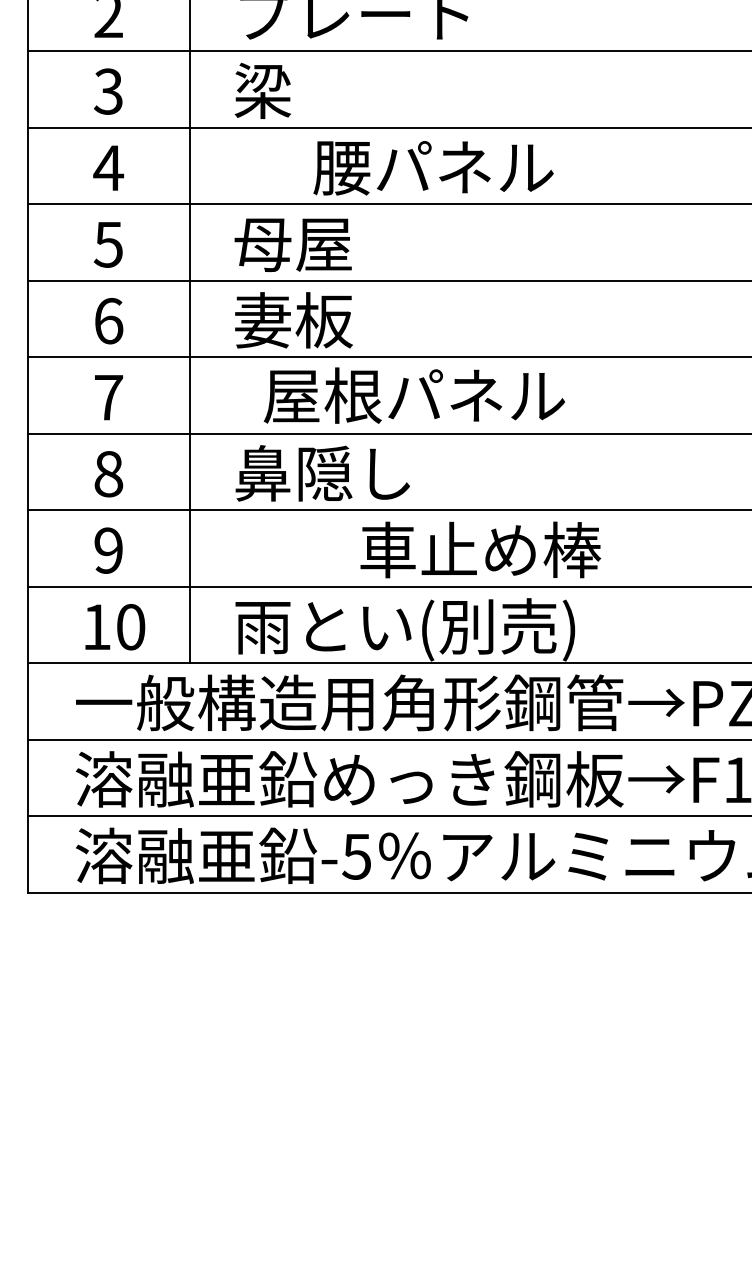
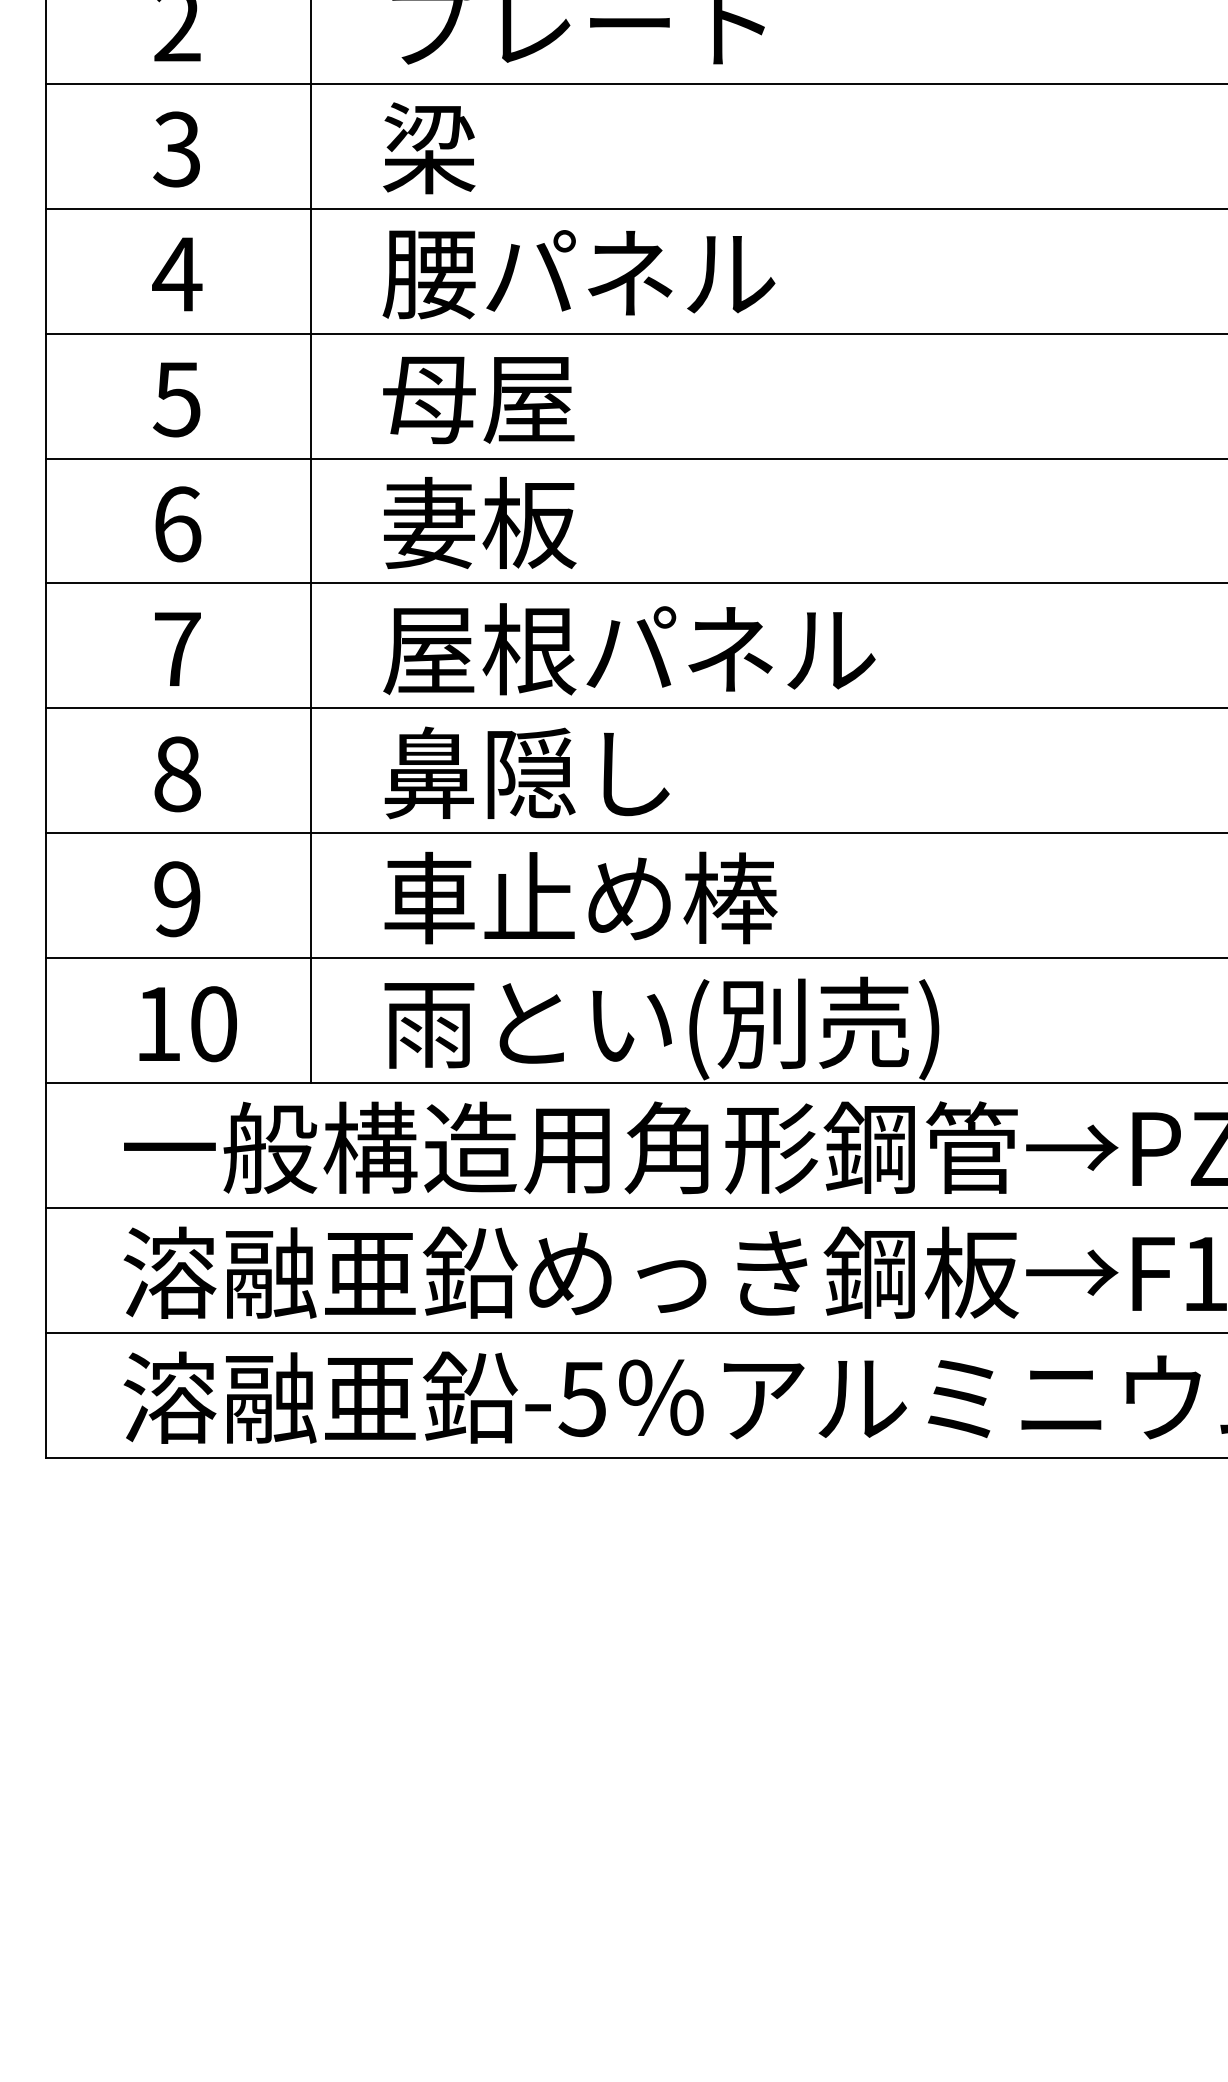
text: (433, 168) -> (578, 274), moved
text: (413, 395) -> (627, 649), moved
text: (480, 549) -> (580, 897), moved

